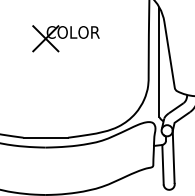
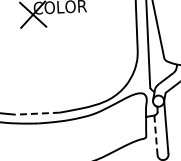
line: (45, 137) -> (37, 113), solid -> dashed
line: (163, 164) -> (156, 135), solid -> dashed

